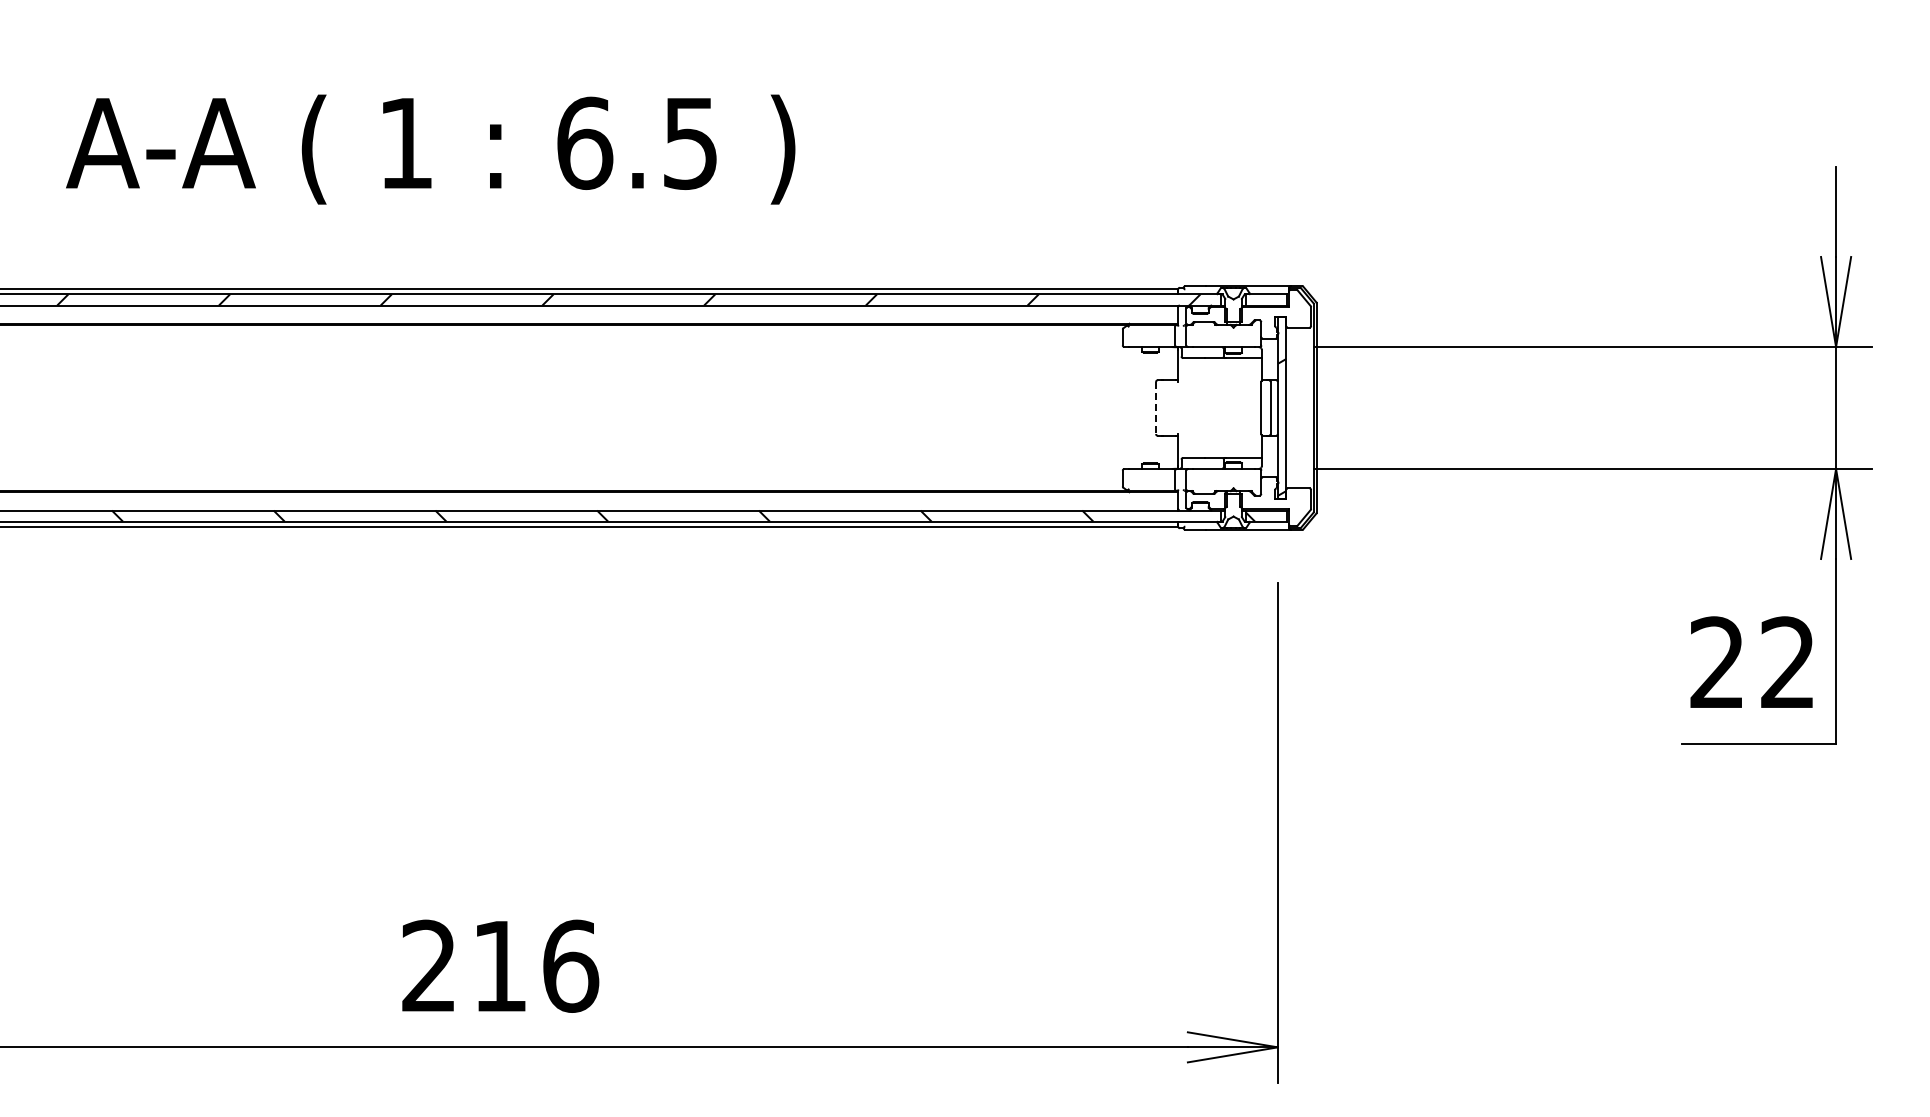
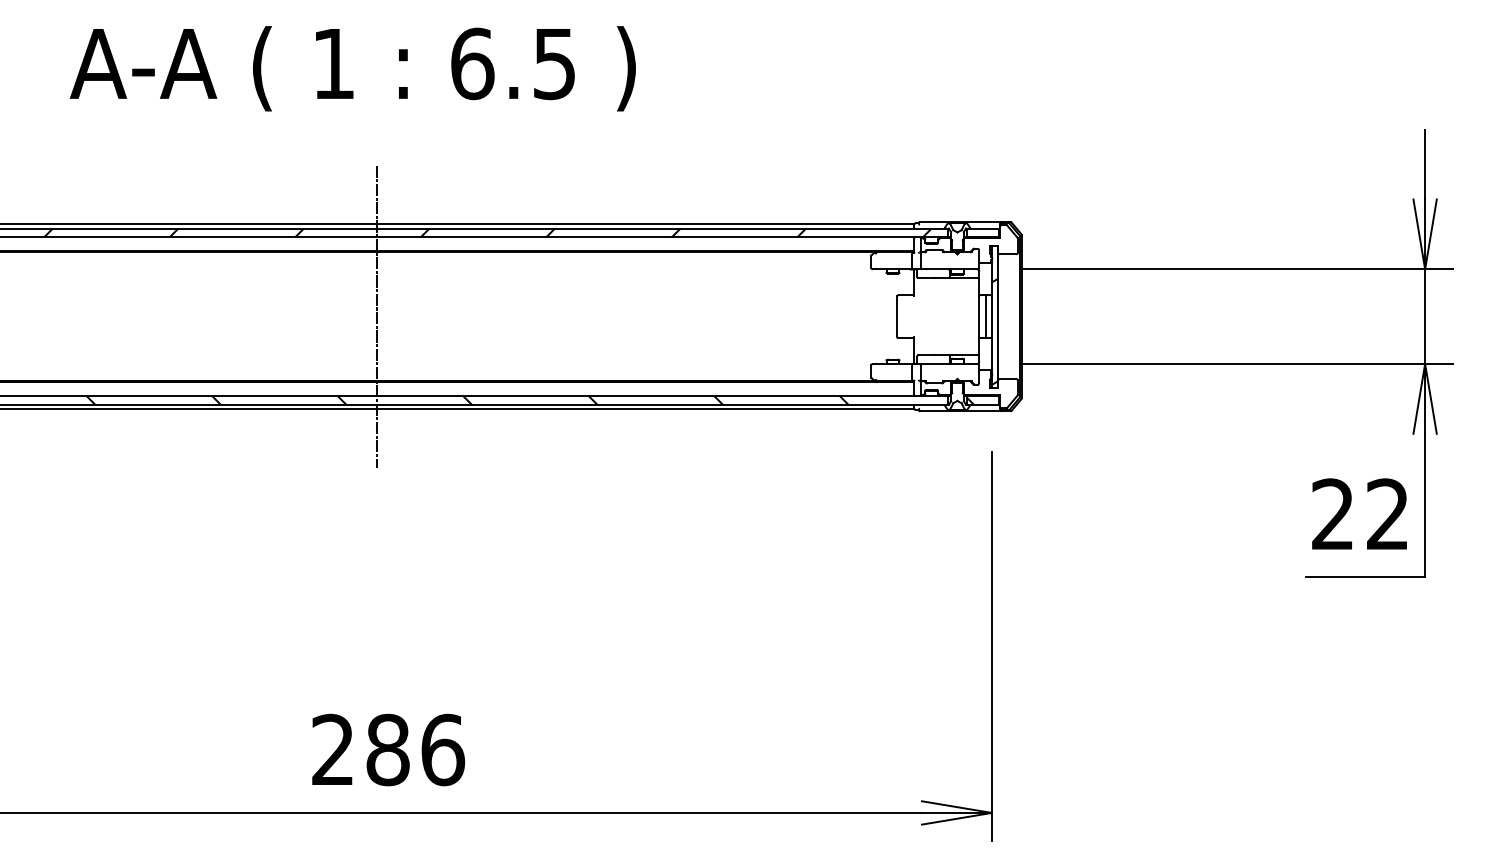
text: (430, 149) -> (352, 68), moved
line: (485, 407) -> (376, 316), added
line: (1156, 408) -> (897, 317), dashed -> solid
text: (499, 965) -> (387, 749), 216 -> 286

